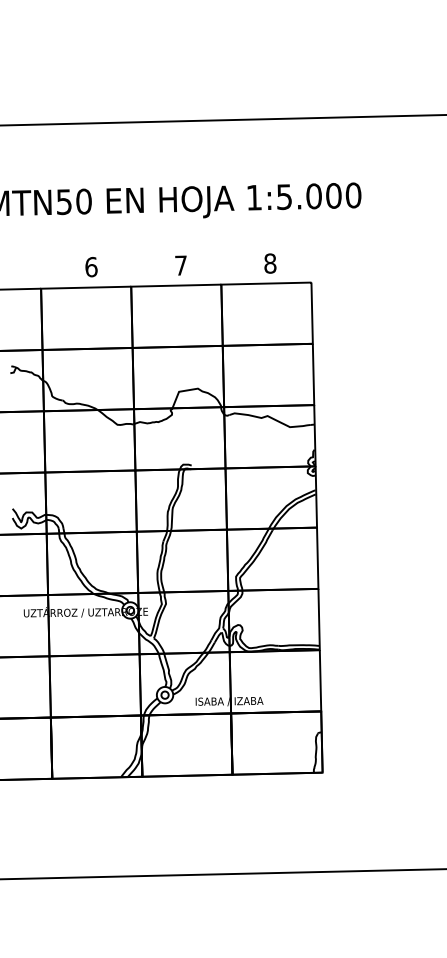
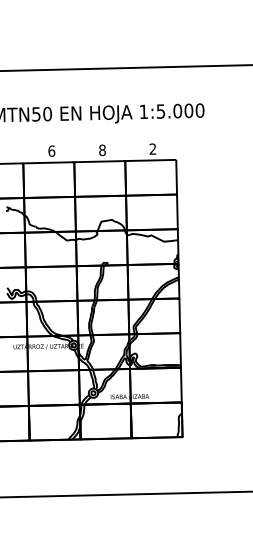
text: (269, 262) -> (152, 148), 8 -> 2
text: (181, 265) -> (102, 150), 7 -> 8

